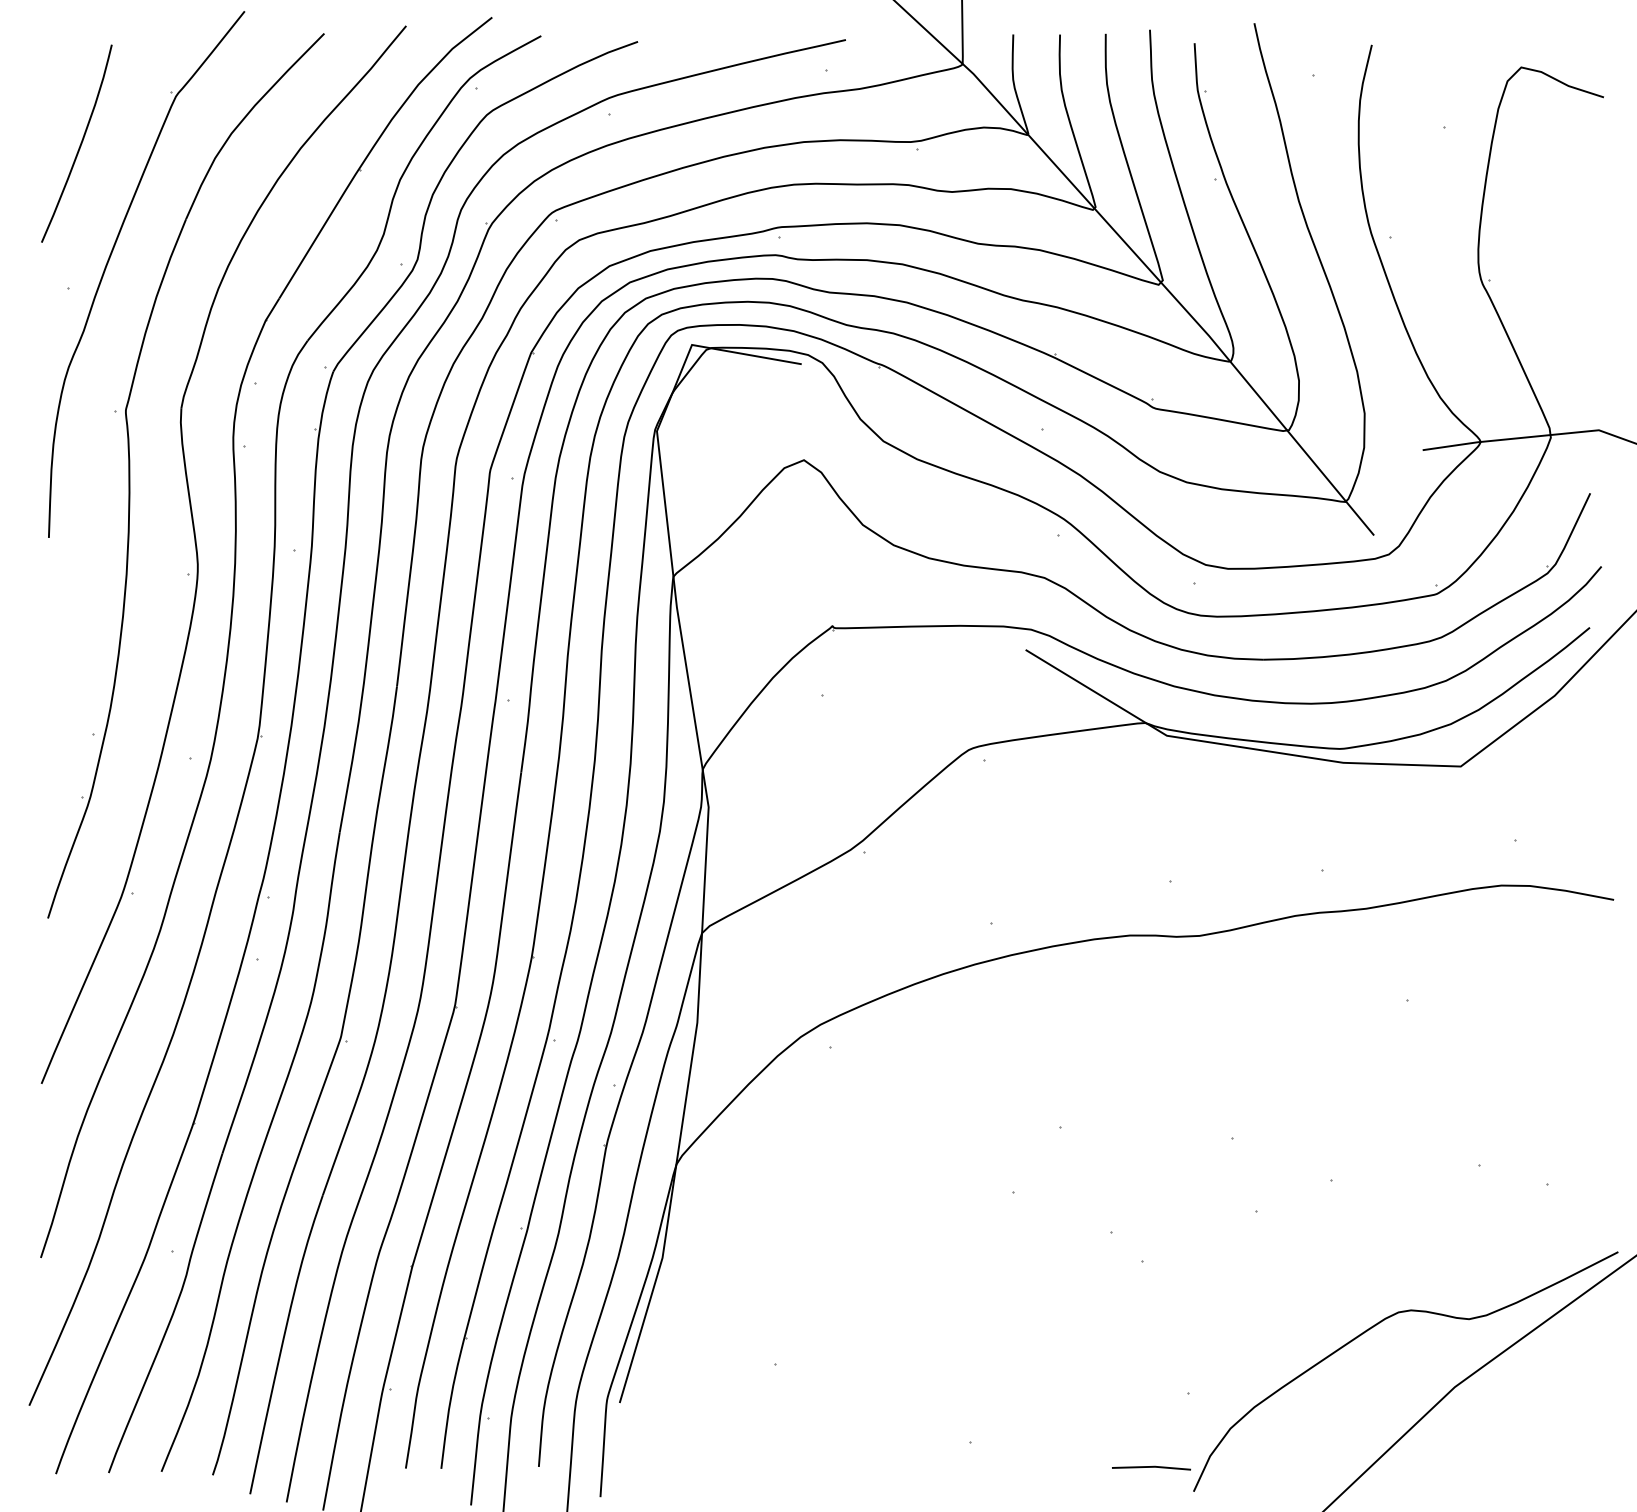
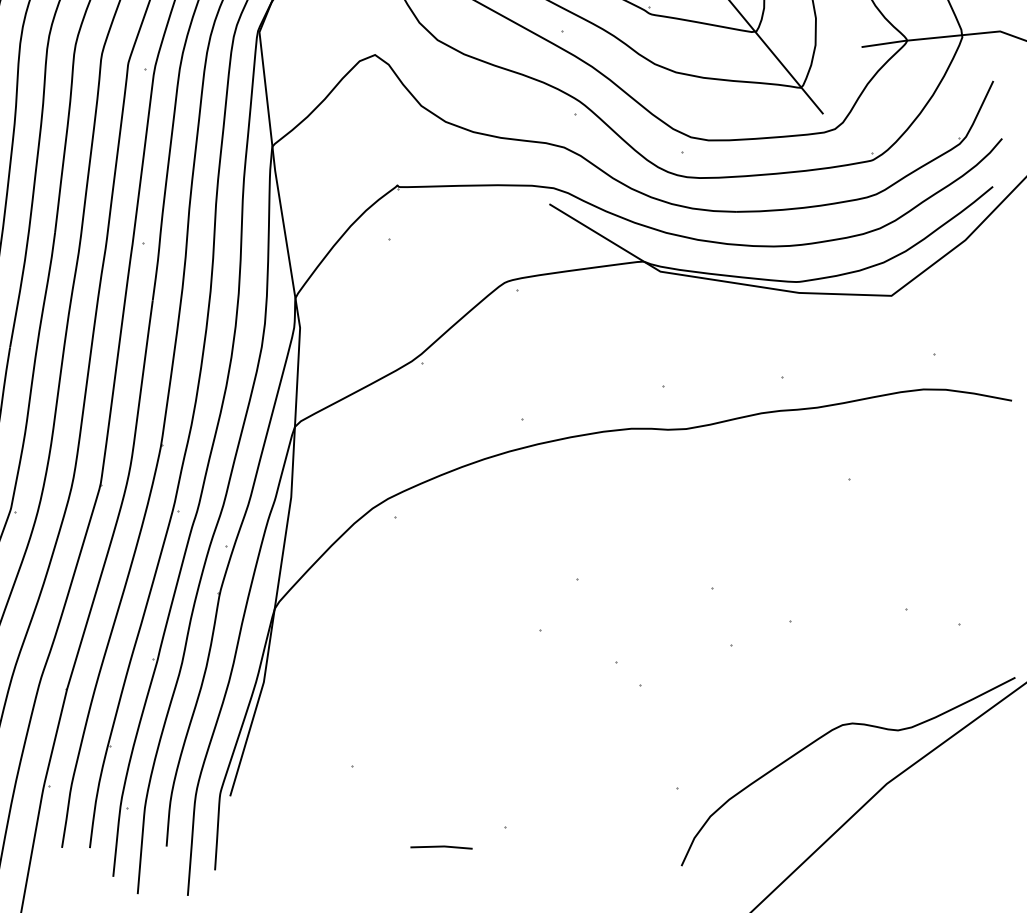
line: (1151, 1467) -> (441, 847), moved

